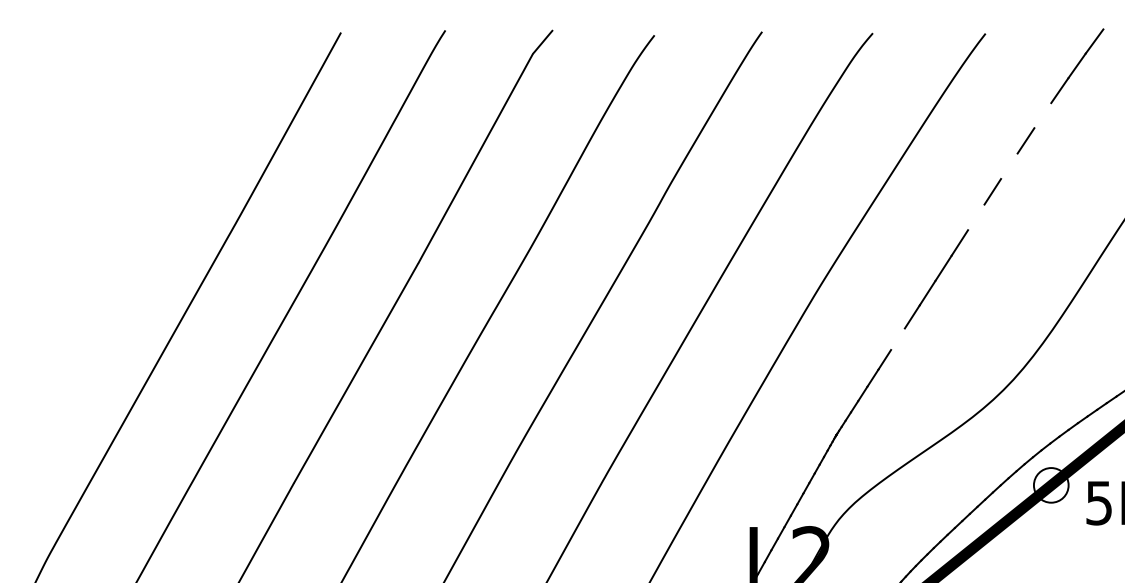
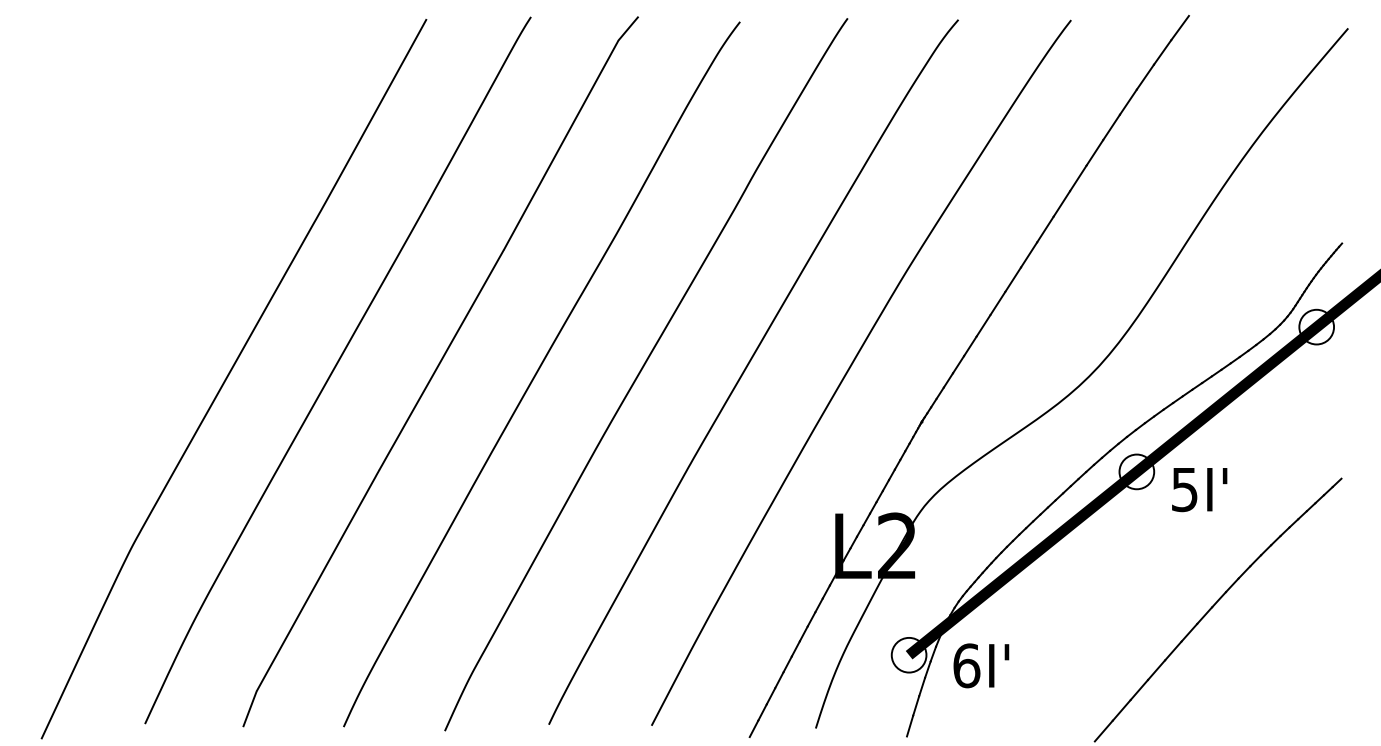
line: (1041, 114) -> (1127, 101), added
line: (1008, 165) -> (1094, 152), added
line: (975, 216) -> (1061, 203), added
line: (897, 338) -> (983, 325), added

